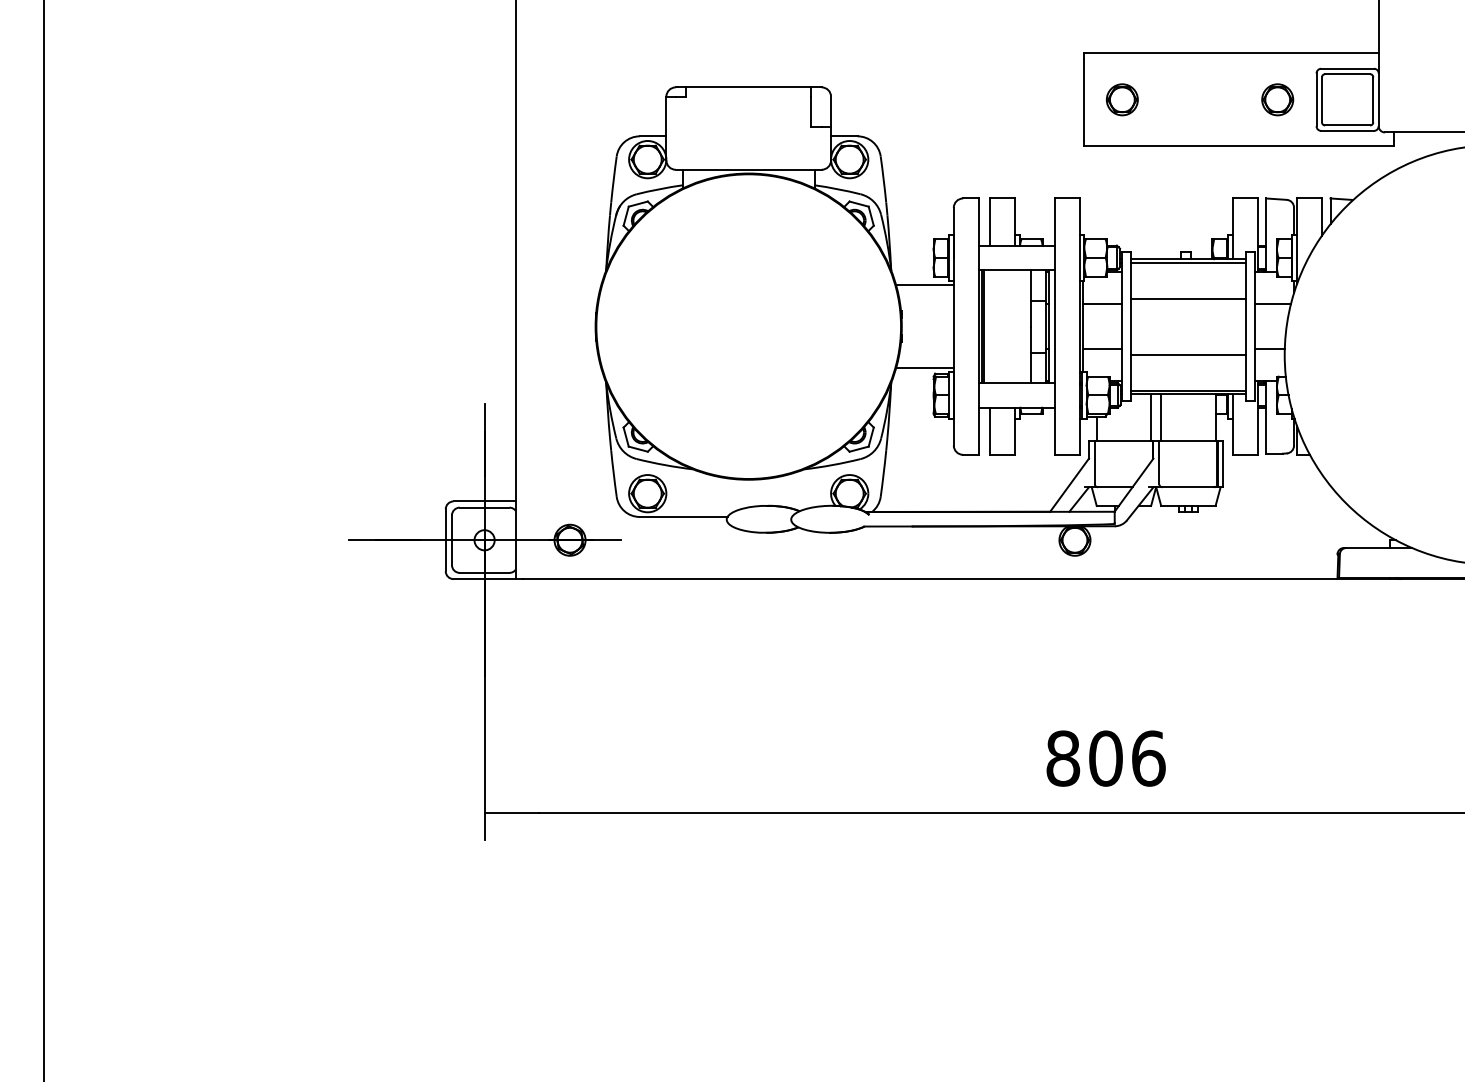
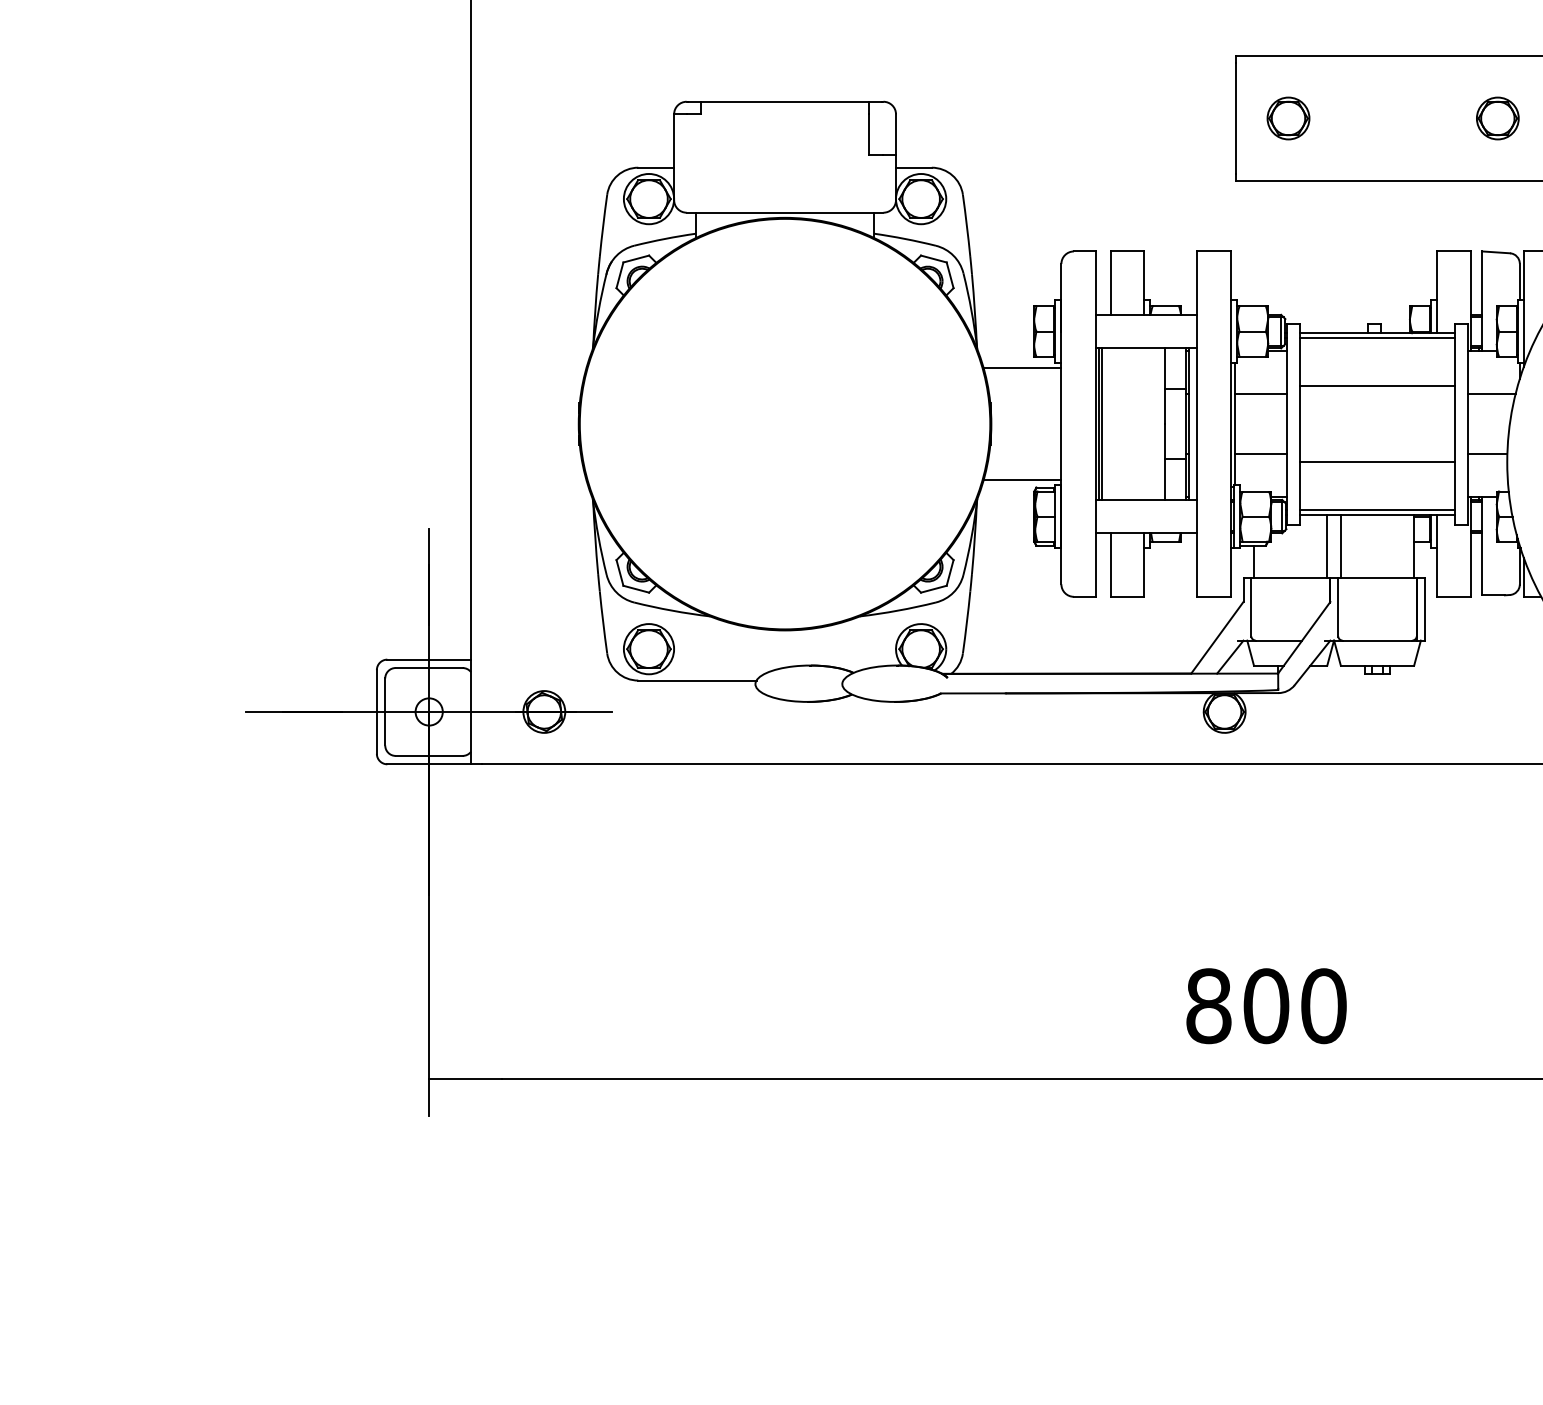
text: (1148, 758) -> (1323, 1006), 806 -> 800

